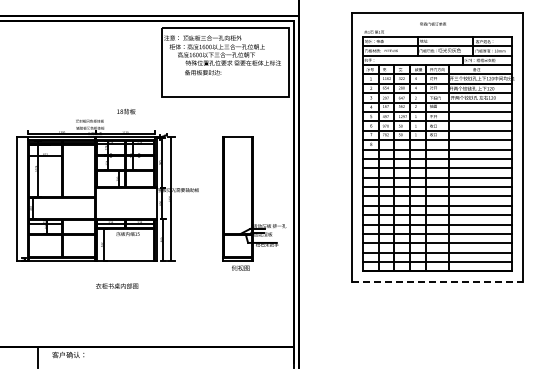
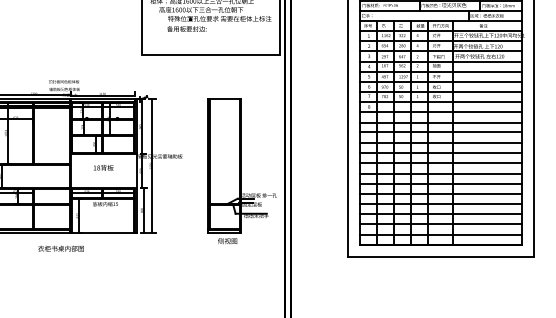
text: (126, 111) -> (103, 167), moved
line: (437, 282) -> (440, 256), dashed -> solid
text: (117, 285) -> (61, 247), moved

